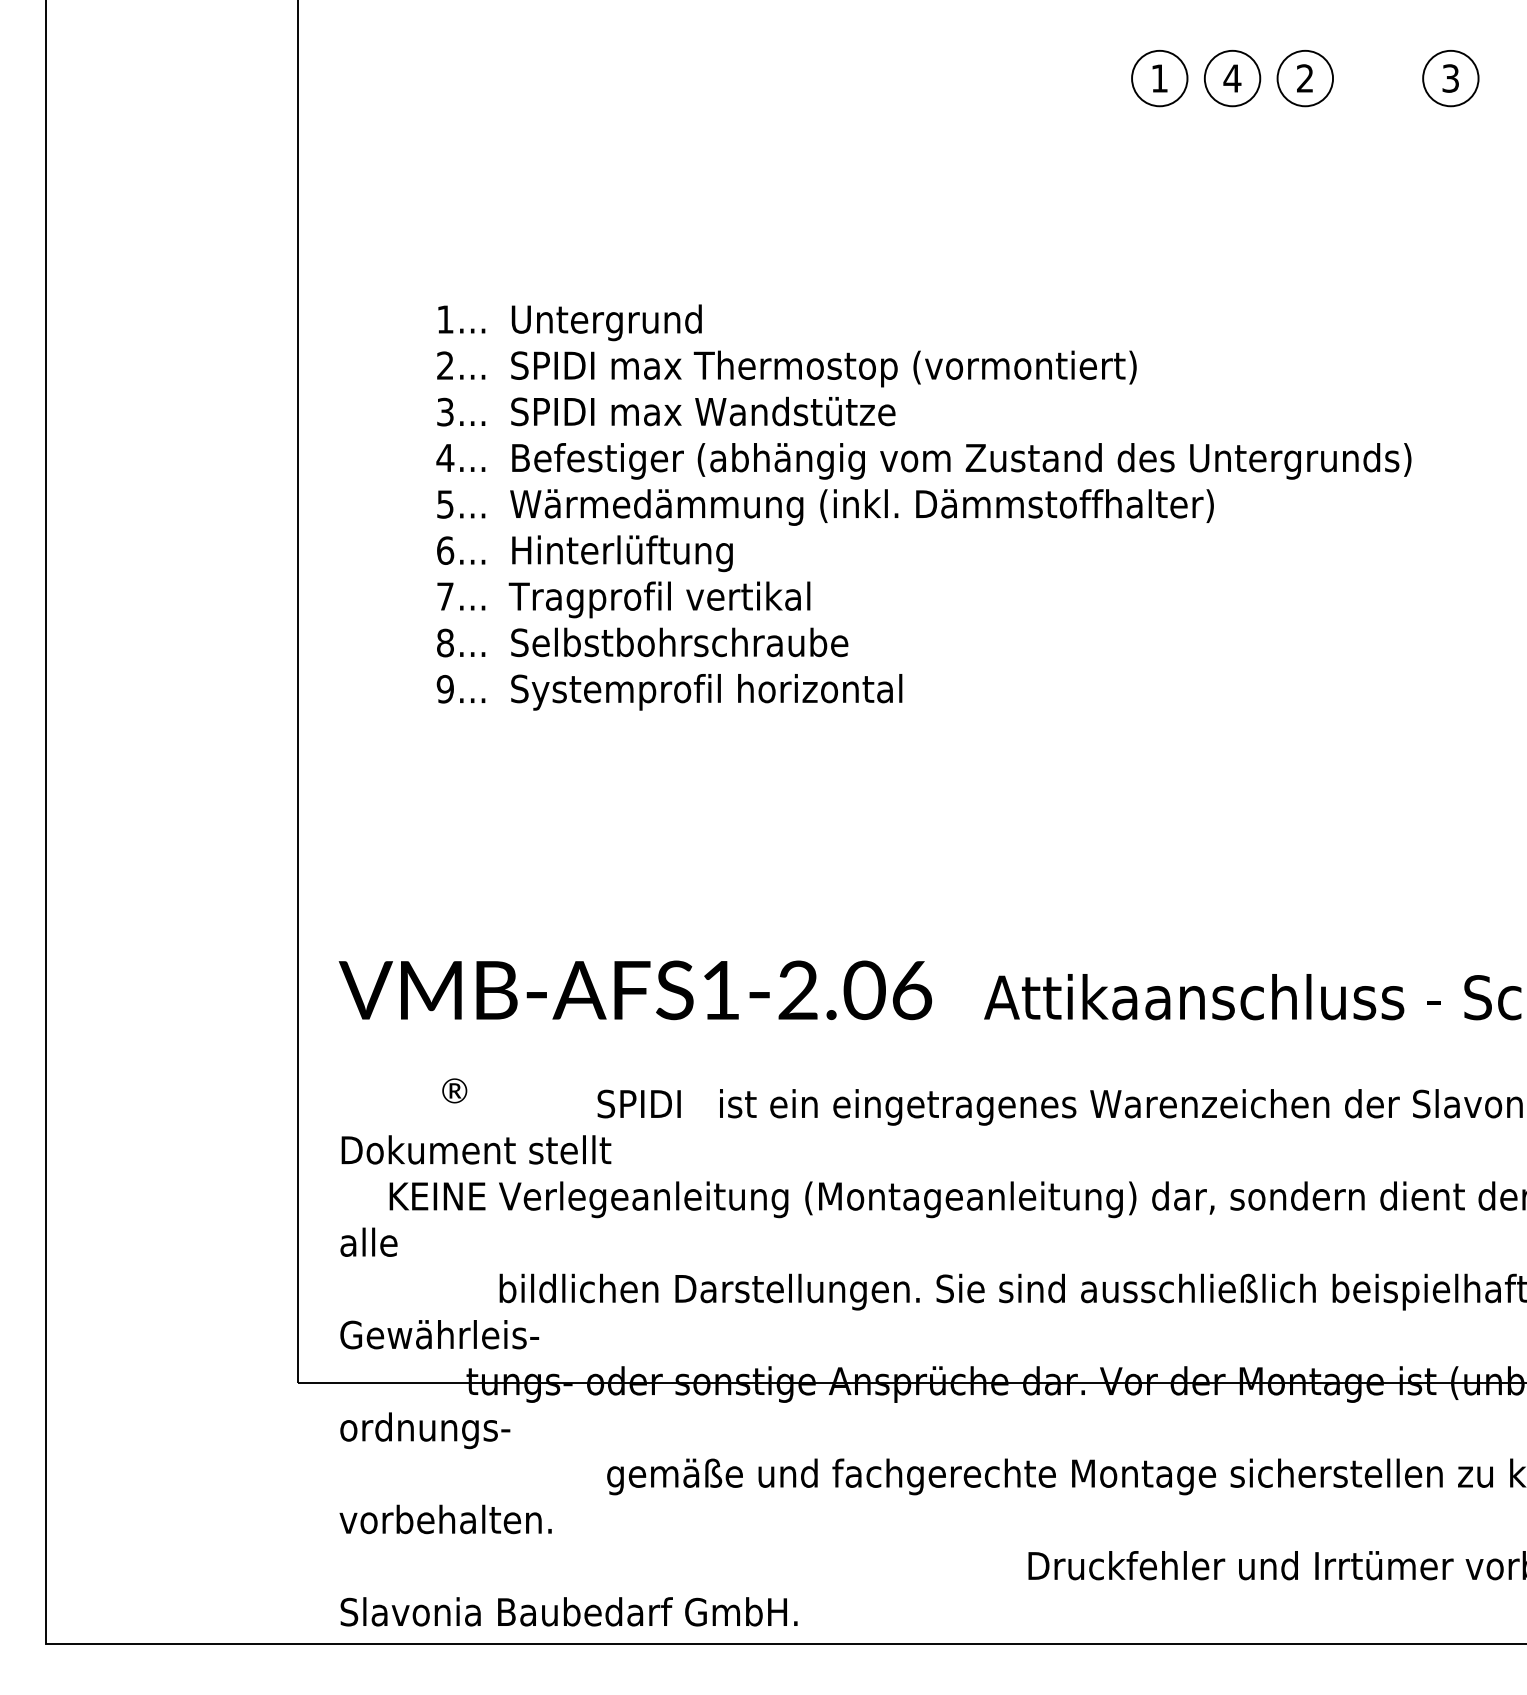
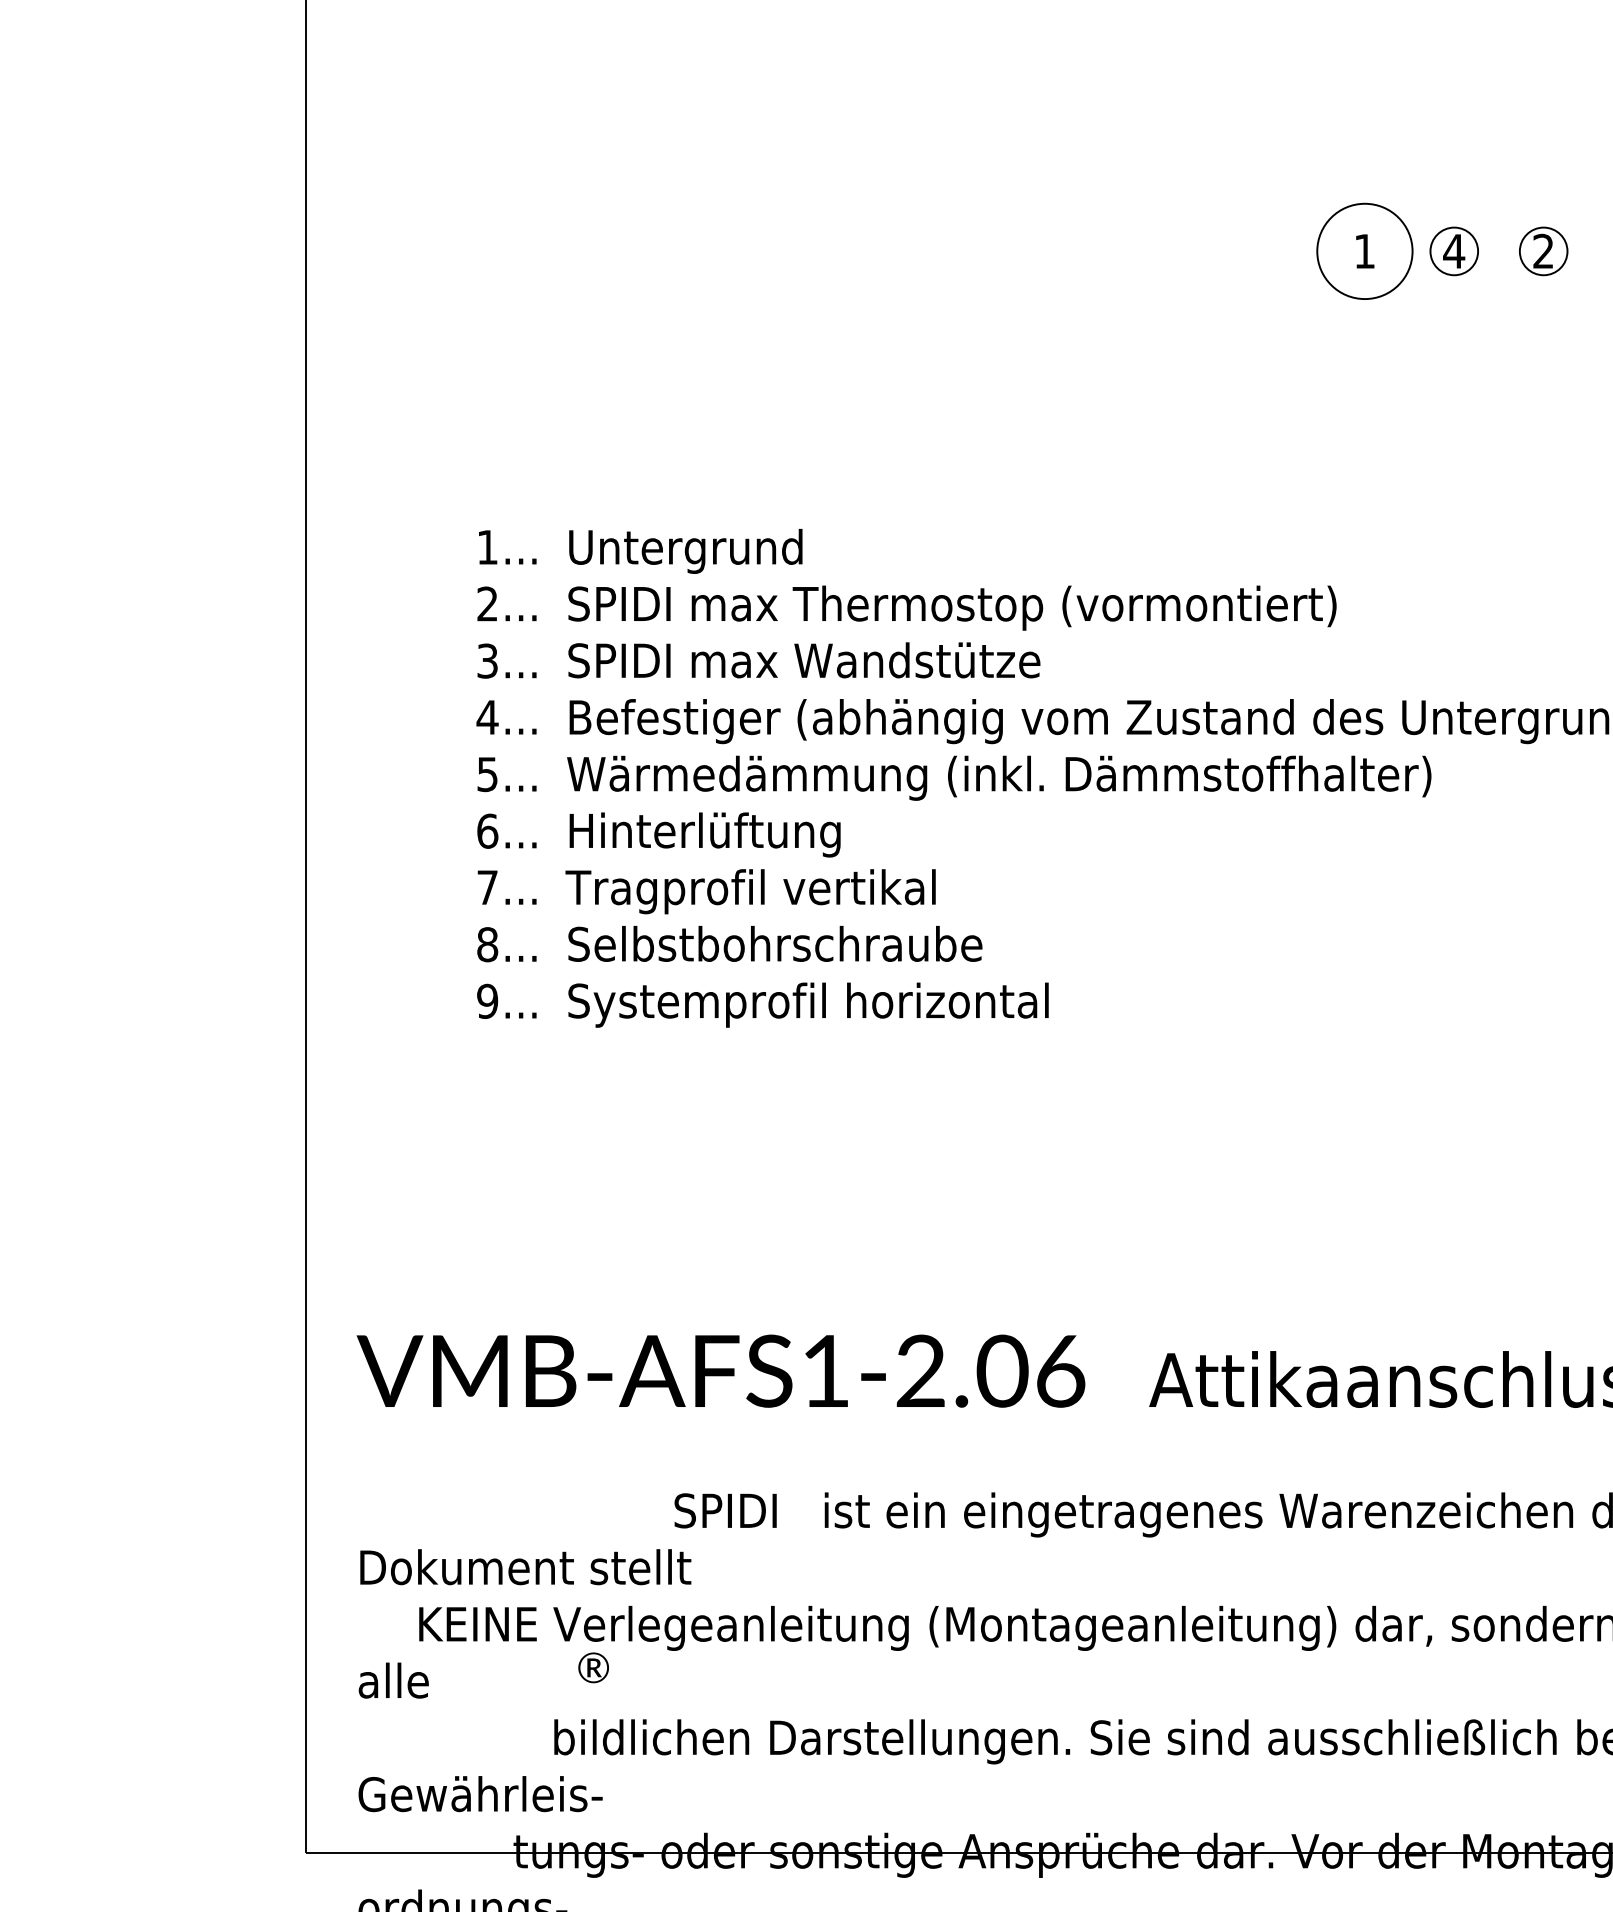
circle: (1159, 78) -> (1364, 251), size x1.4
circle: (1232, 78) -> (1454, 251), size x0.7
circle: (1305, 78) -> (1543, 251), size x0.7
text: (454, 1090) -> (593, 1667), moved

